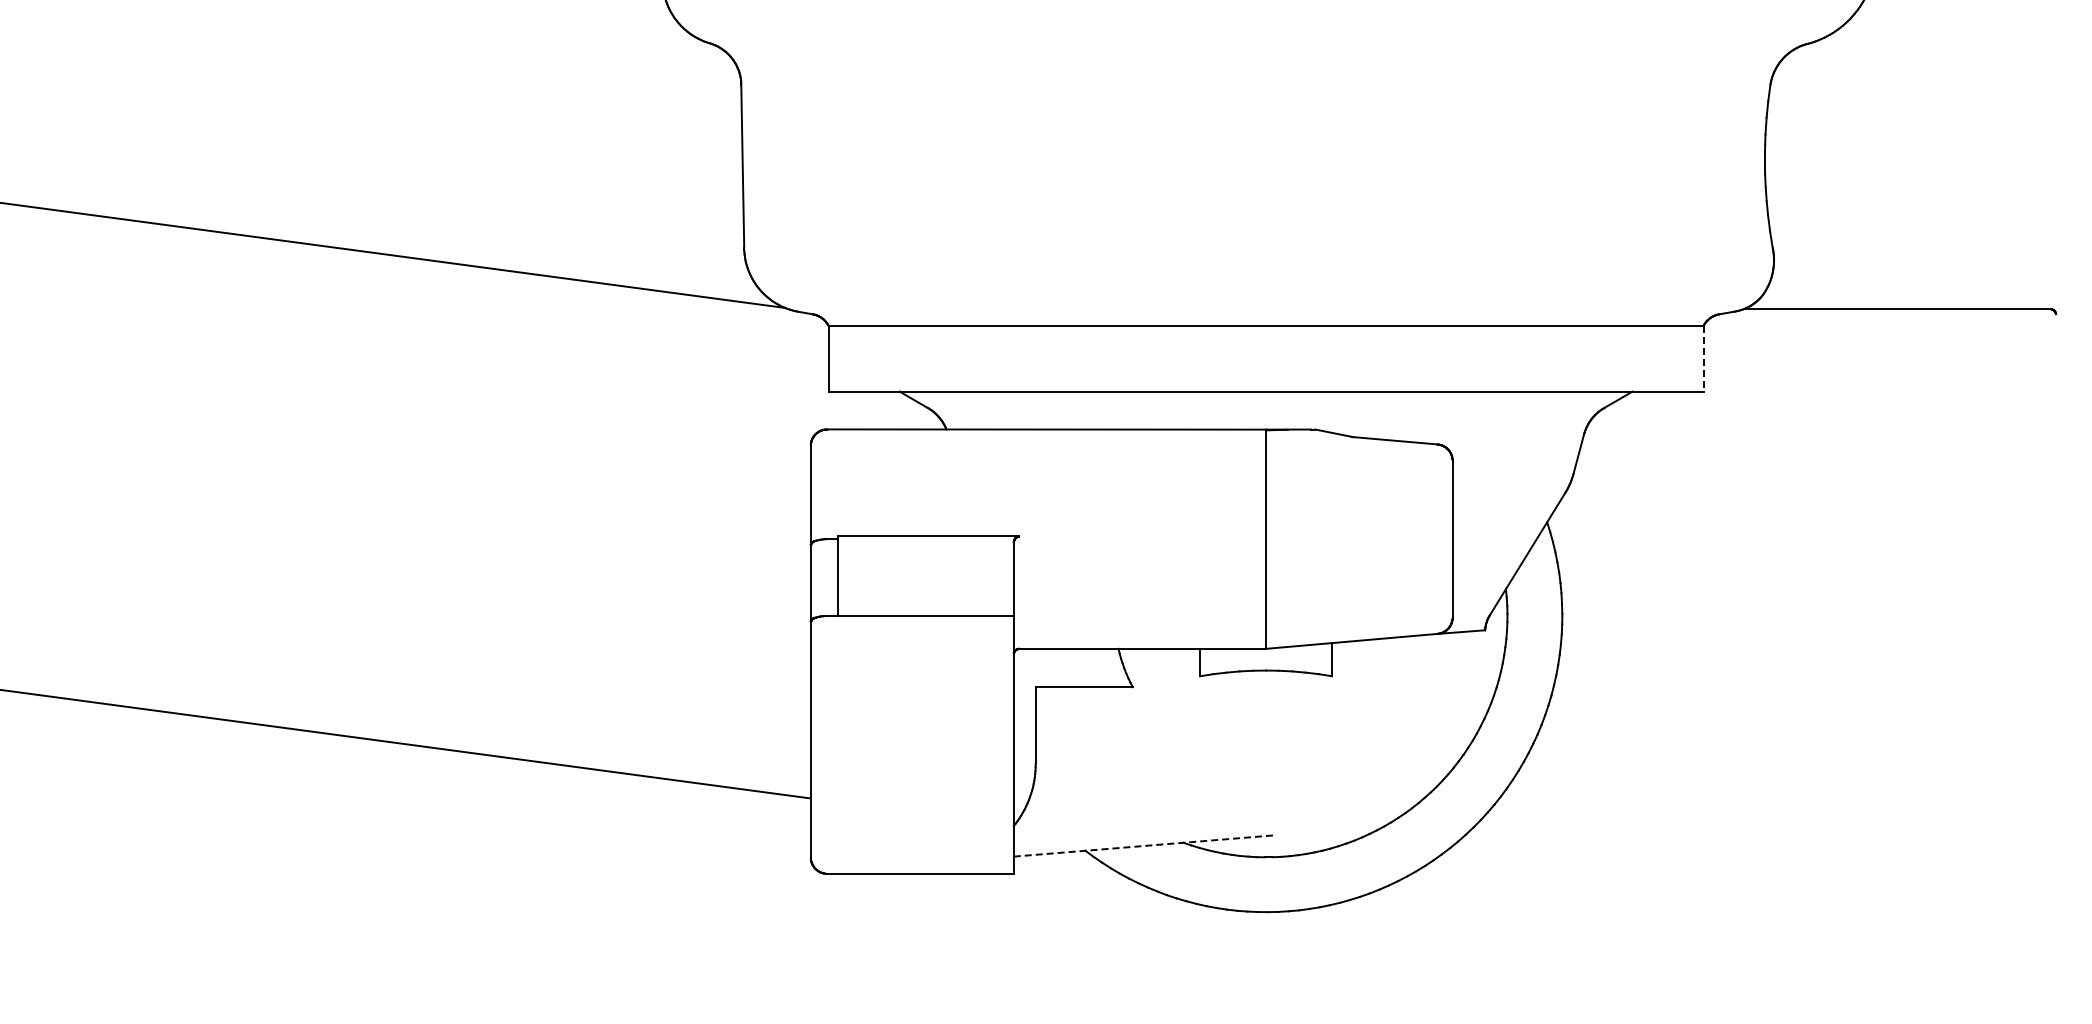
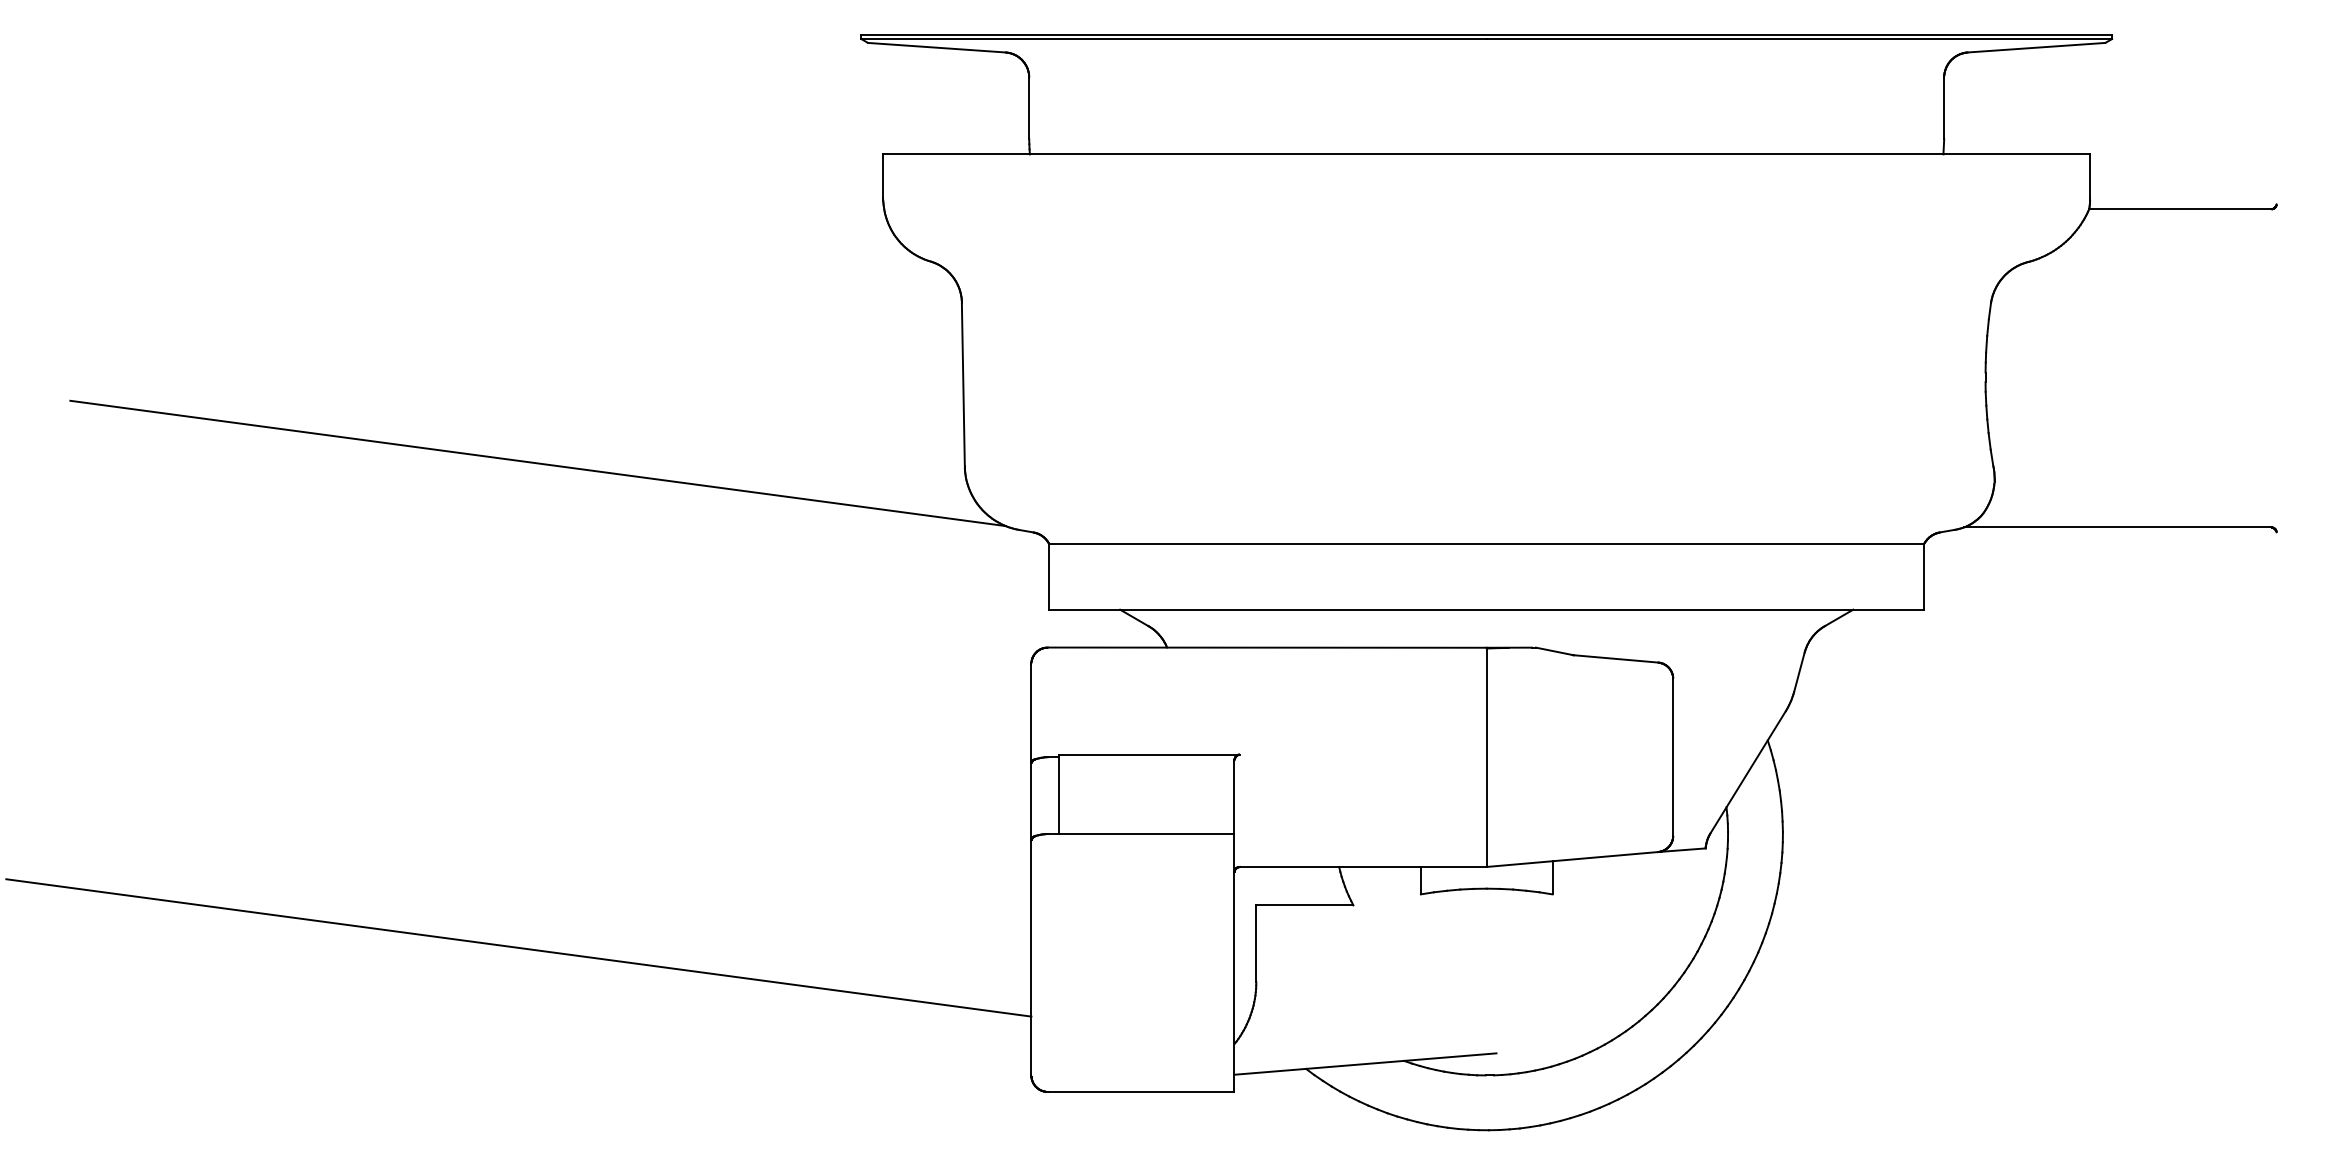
line: (1703, 358) -> (1924, 576), dashed -> solid
line: (1144, 846) -> (1365, 1064), dashed -> solid

